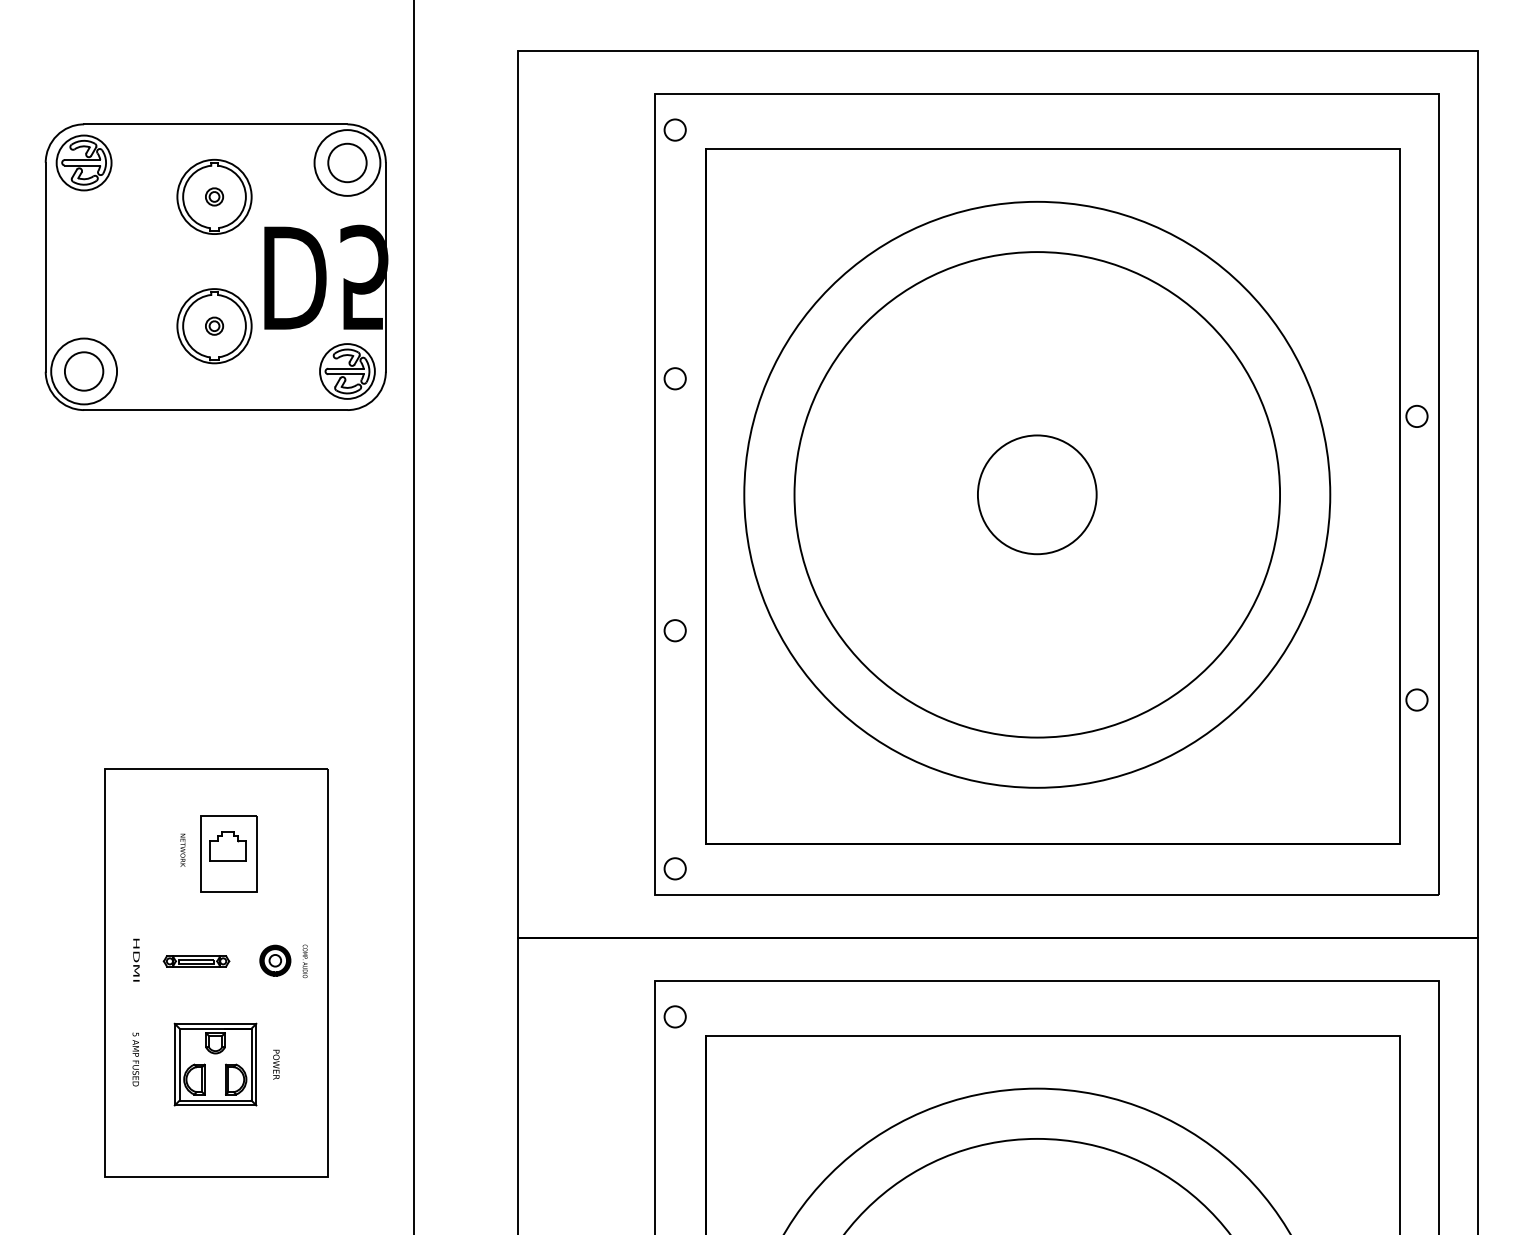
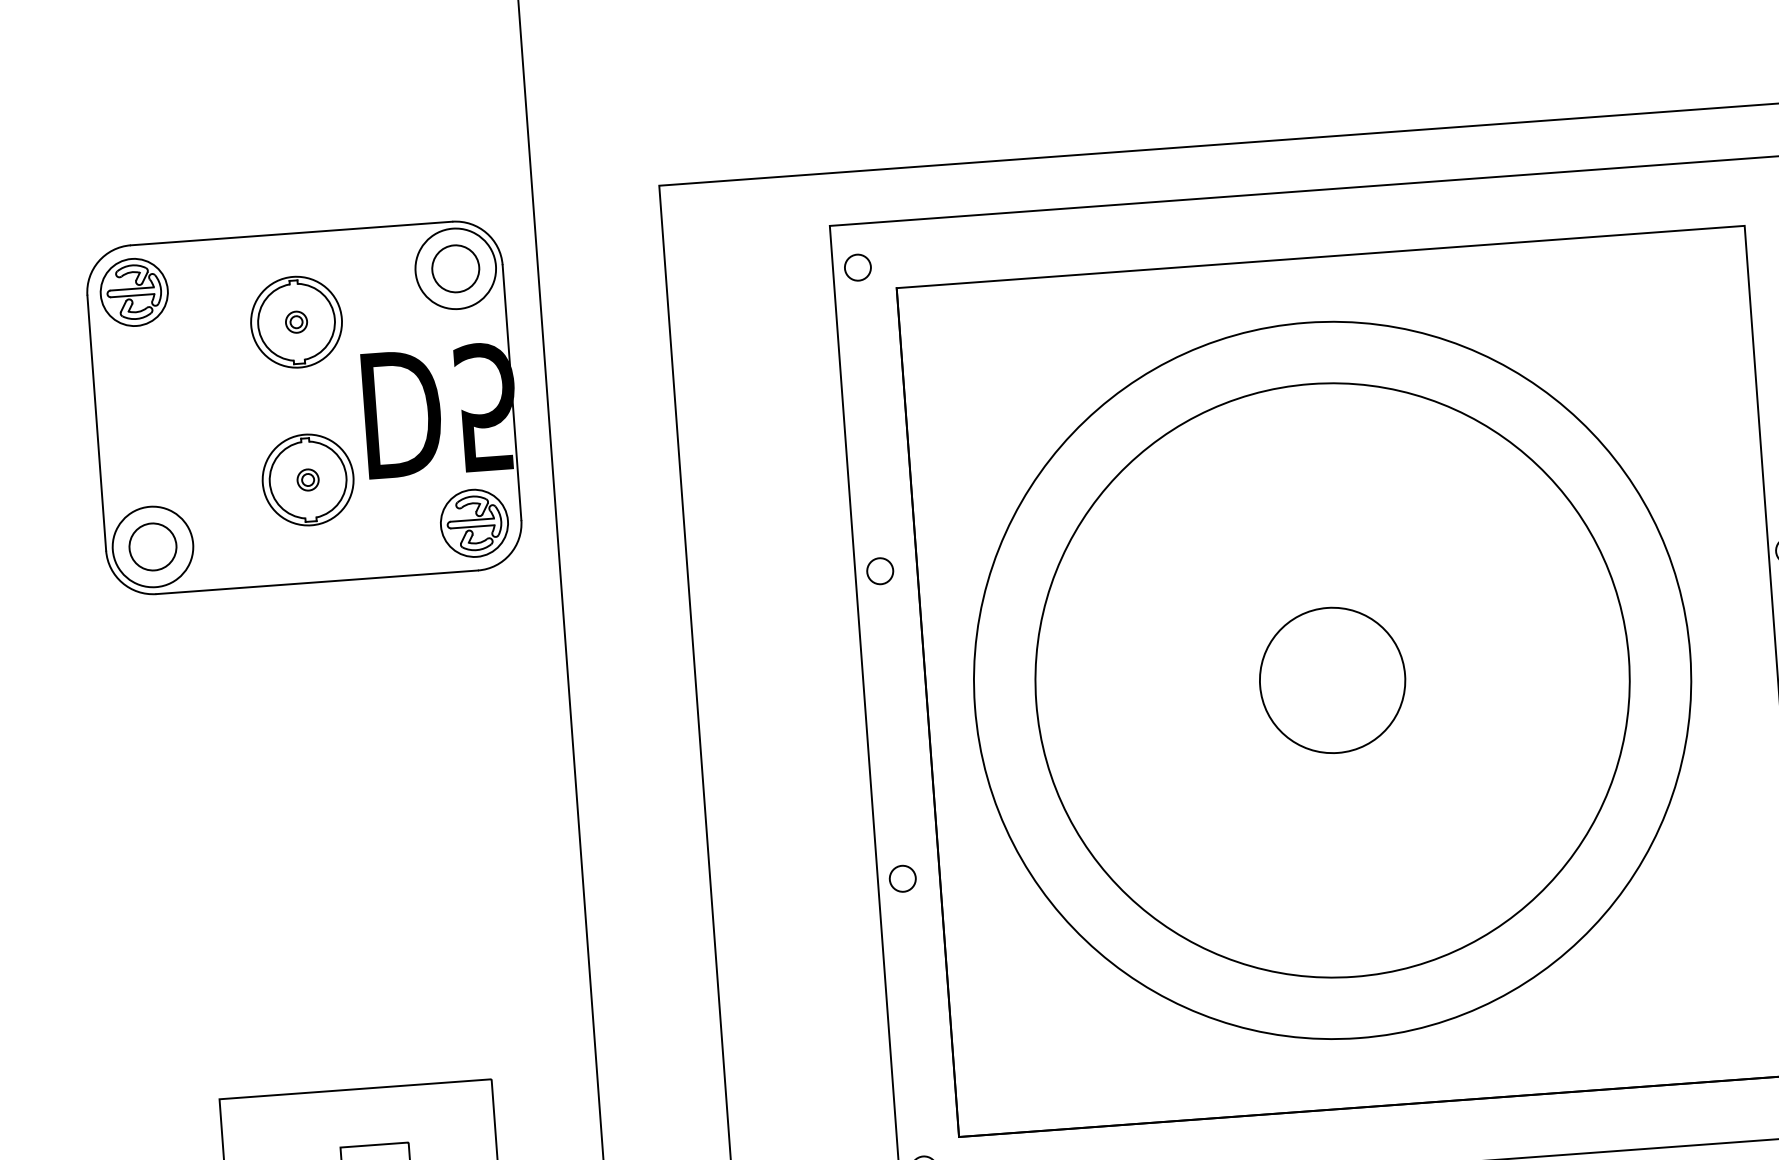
part: (216, 266) -> (305, 406), moved

